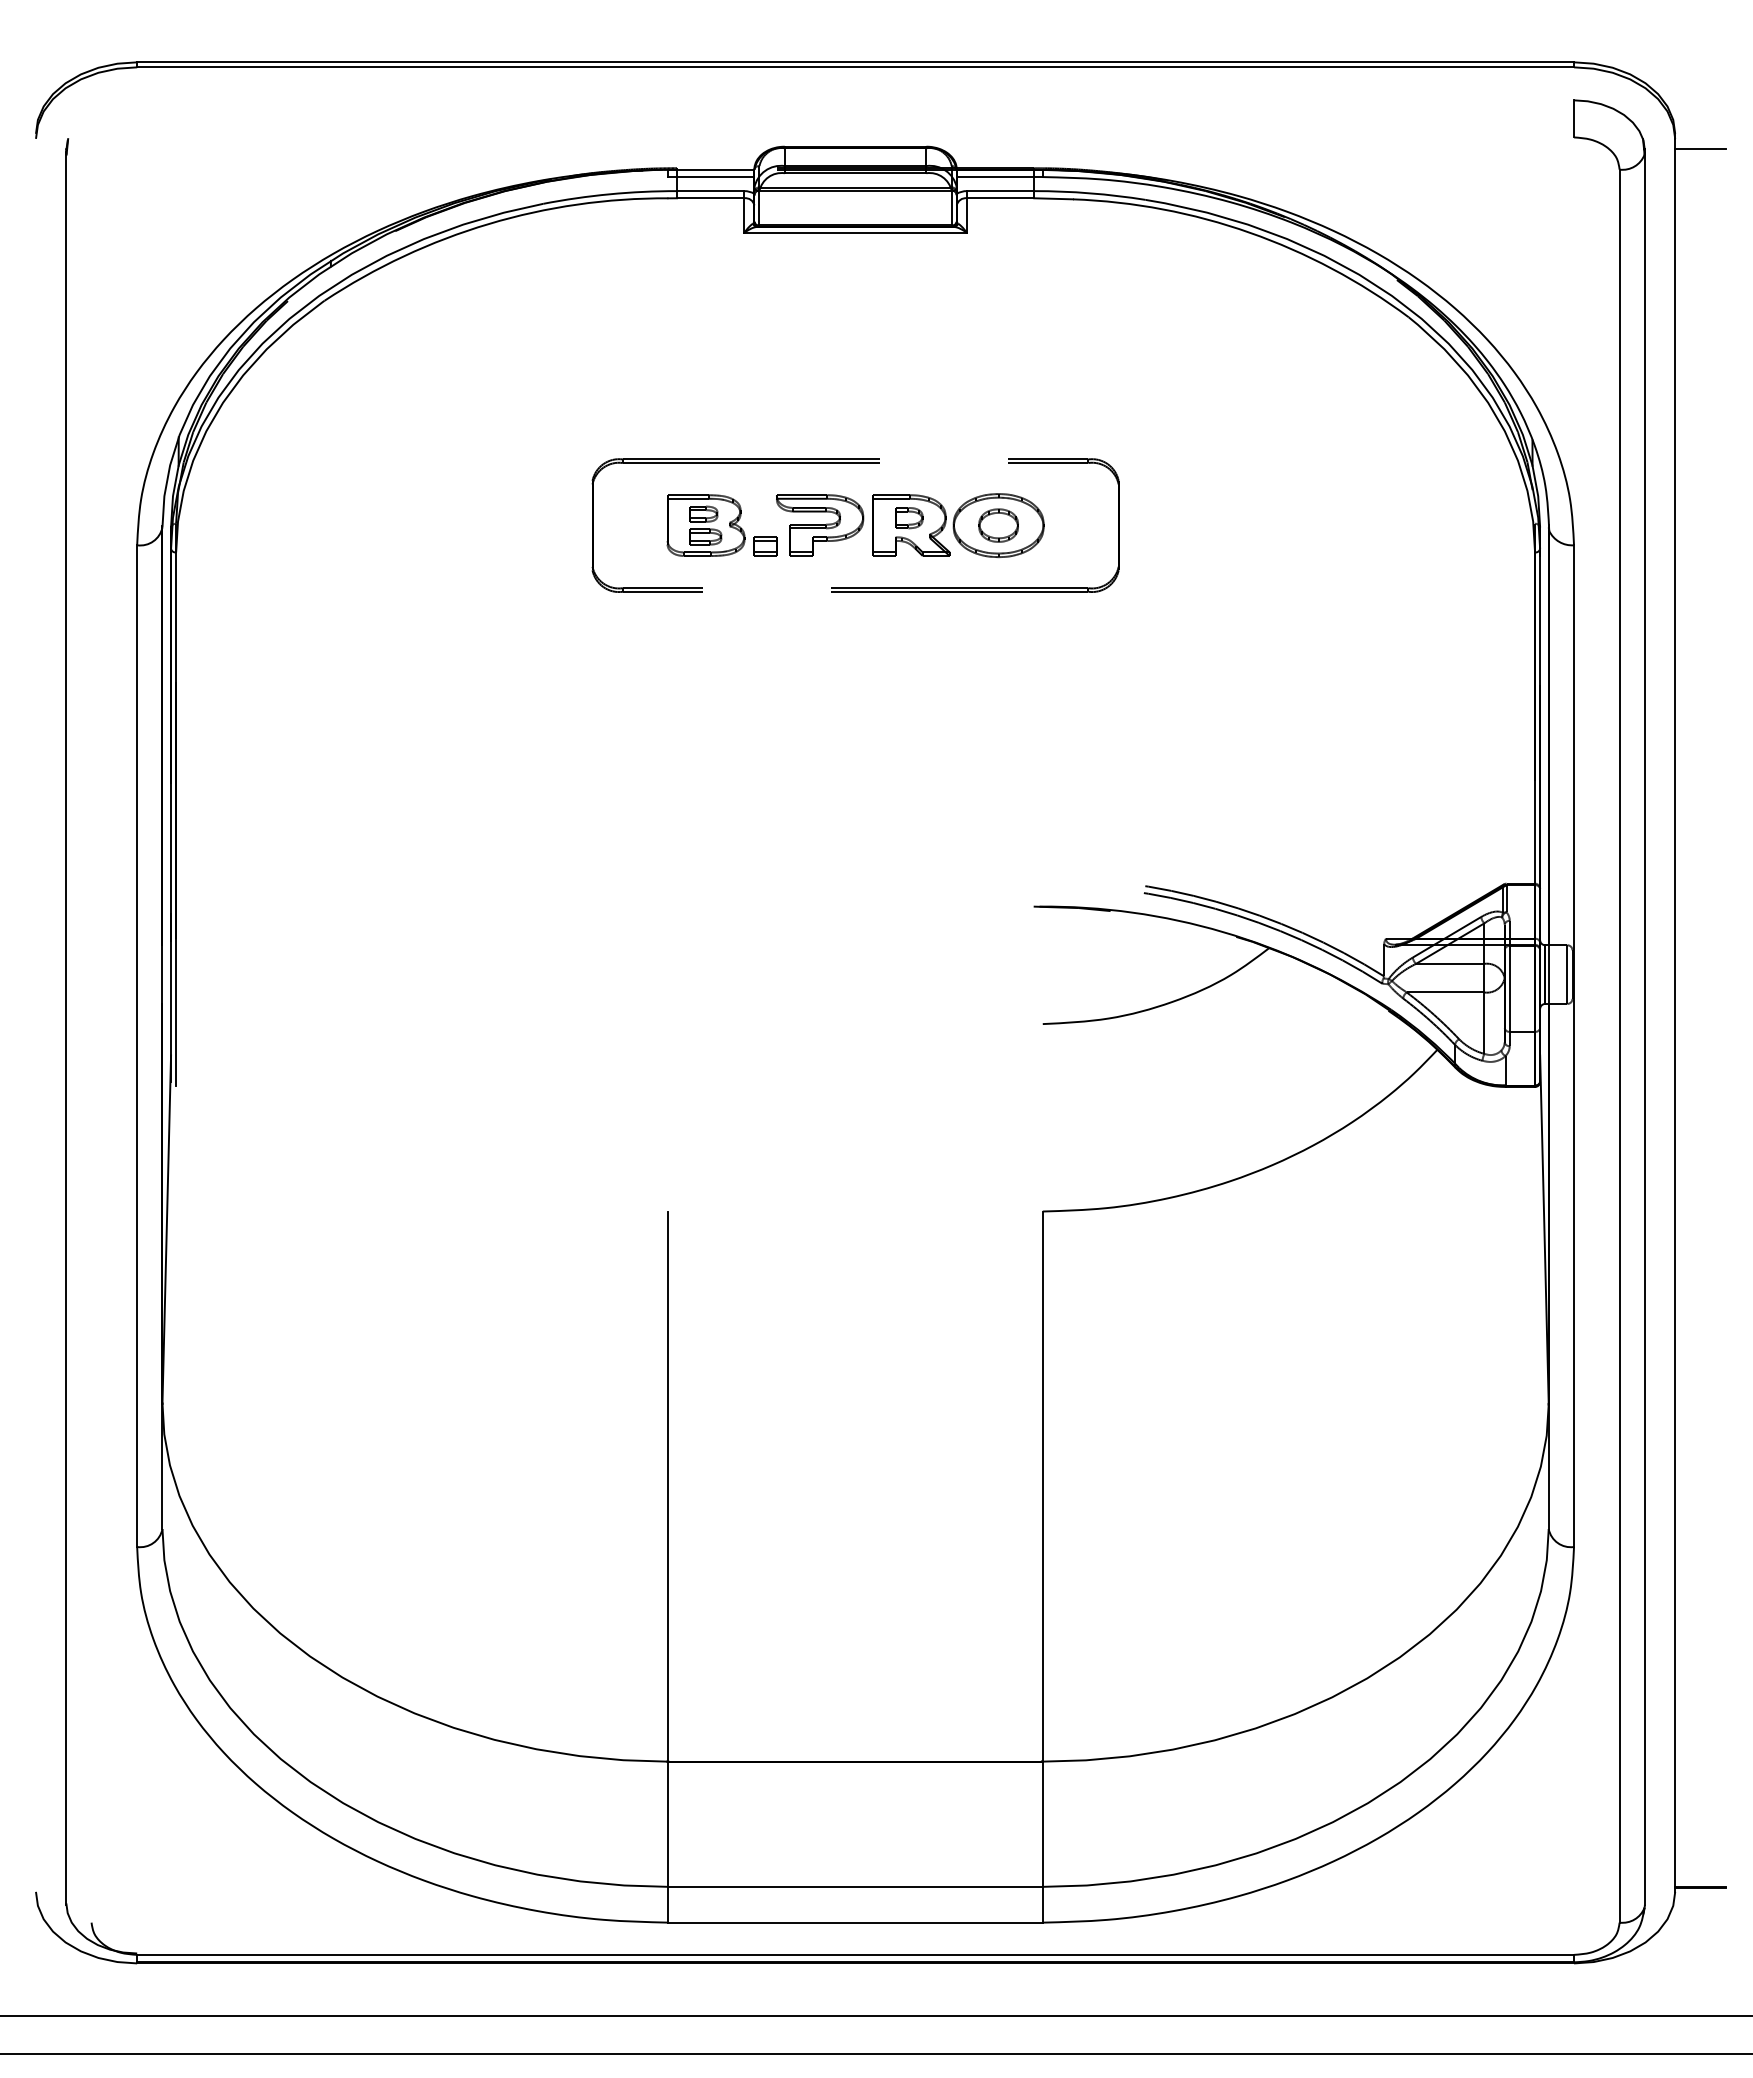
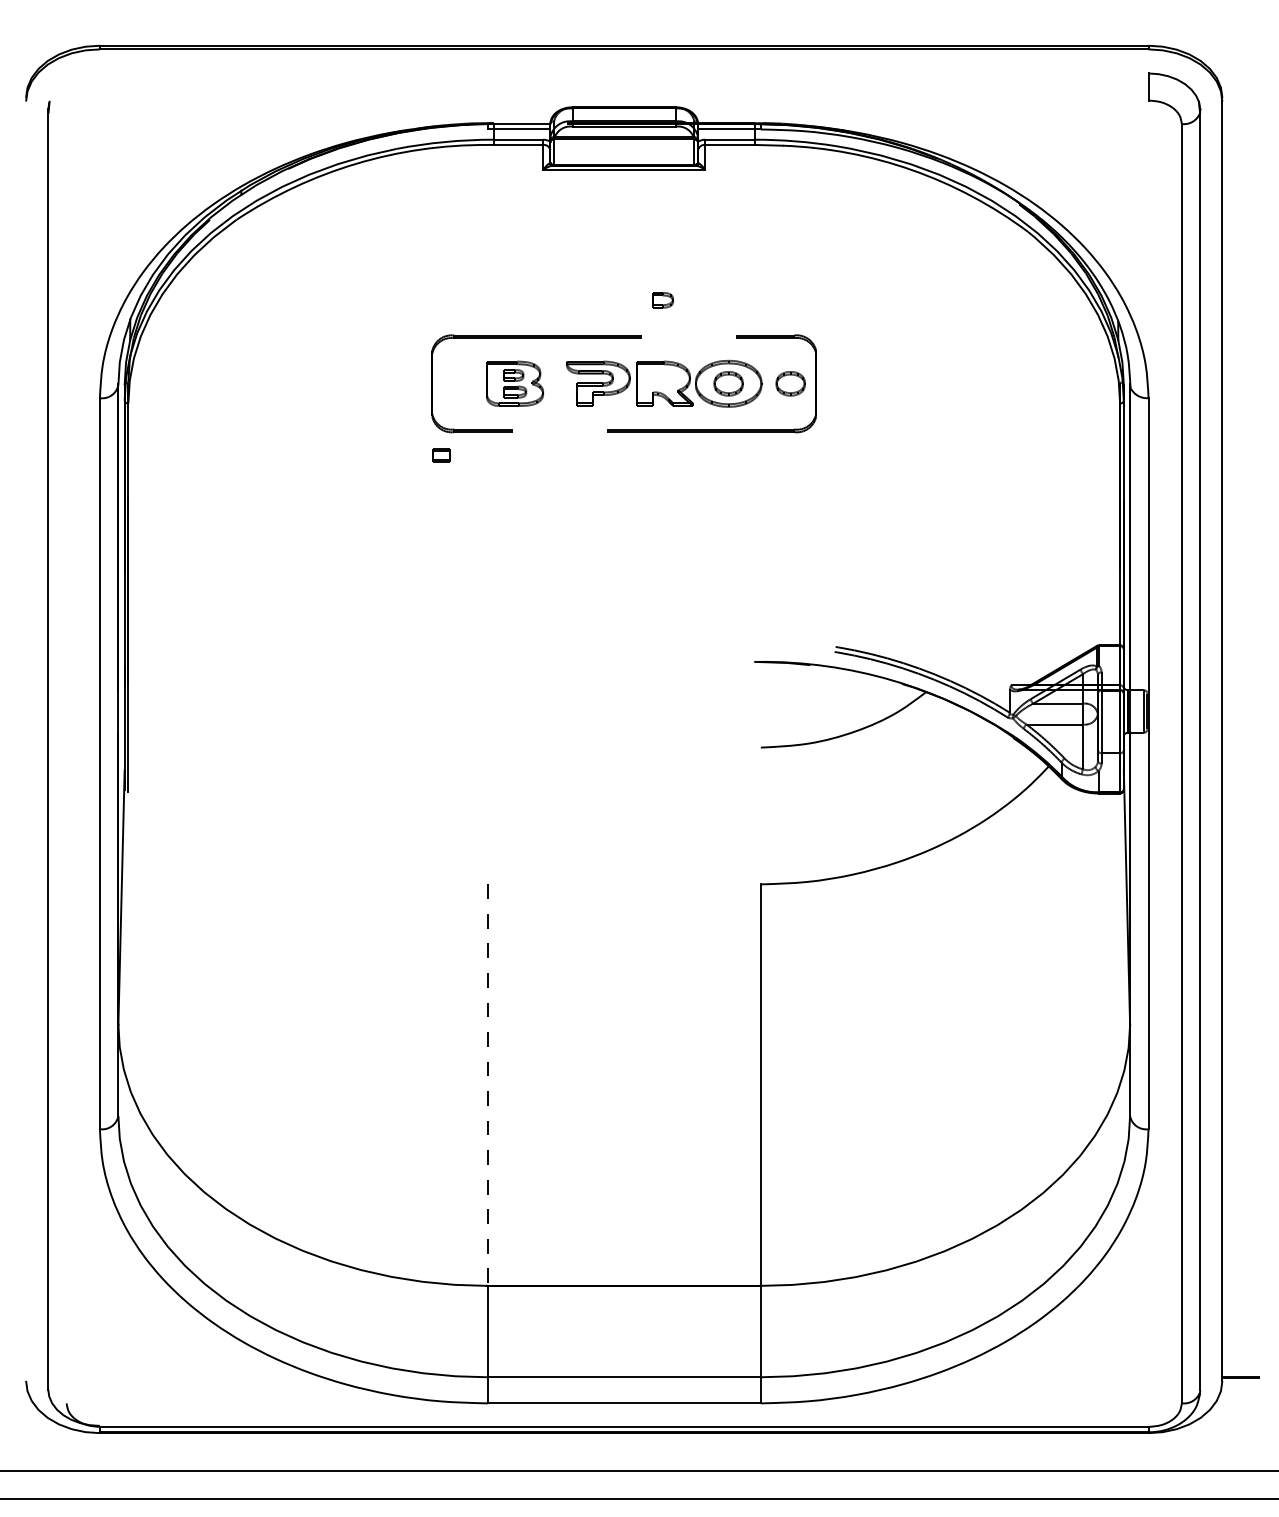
line: (1700, 148) -> (1240, 108), removed
part: (909, 518) -> (663, 300), moved
part: (1083, 525) -> (790, 383), added
part: (765, 546) -> (440, 455), moved
line: (668, 1486) -> (487, 1085), solid -> dashed

